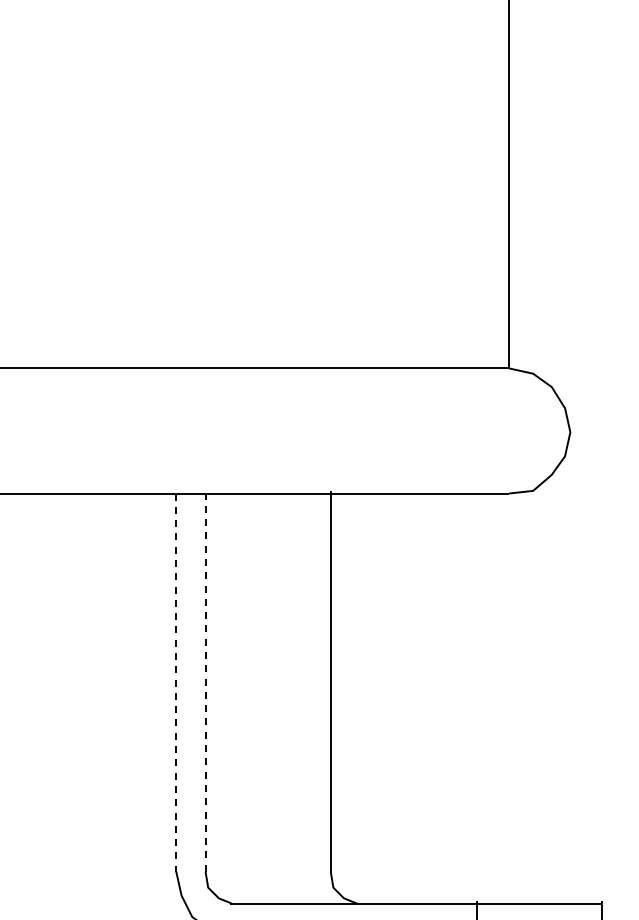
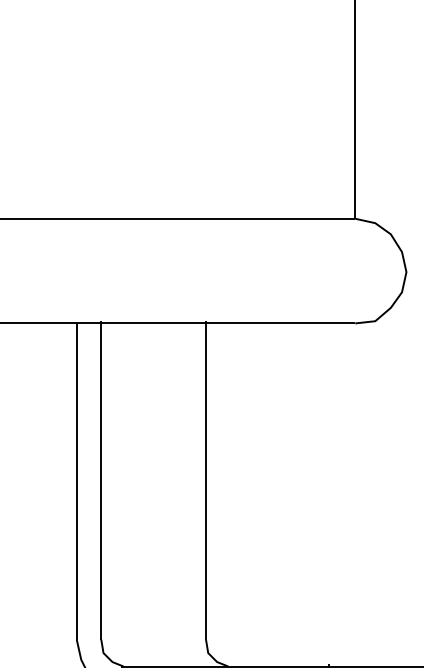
line: (205, 680) -> (101, 479), dashed -> solid
line: (176, 683) -> (76, 482), dashed -> solid

